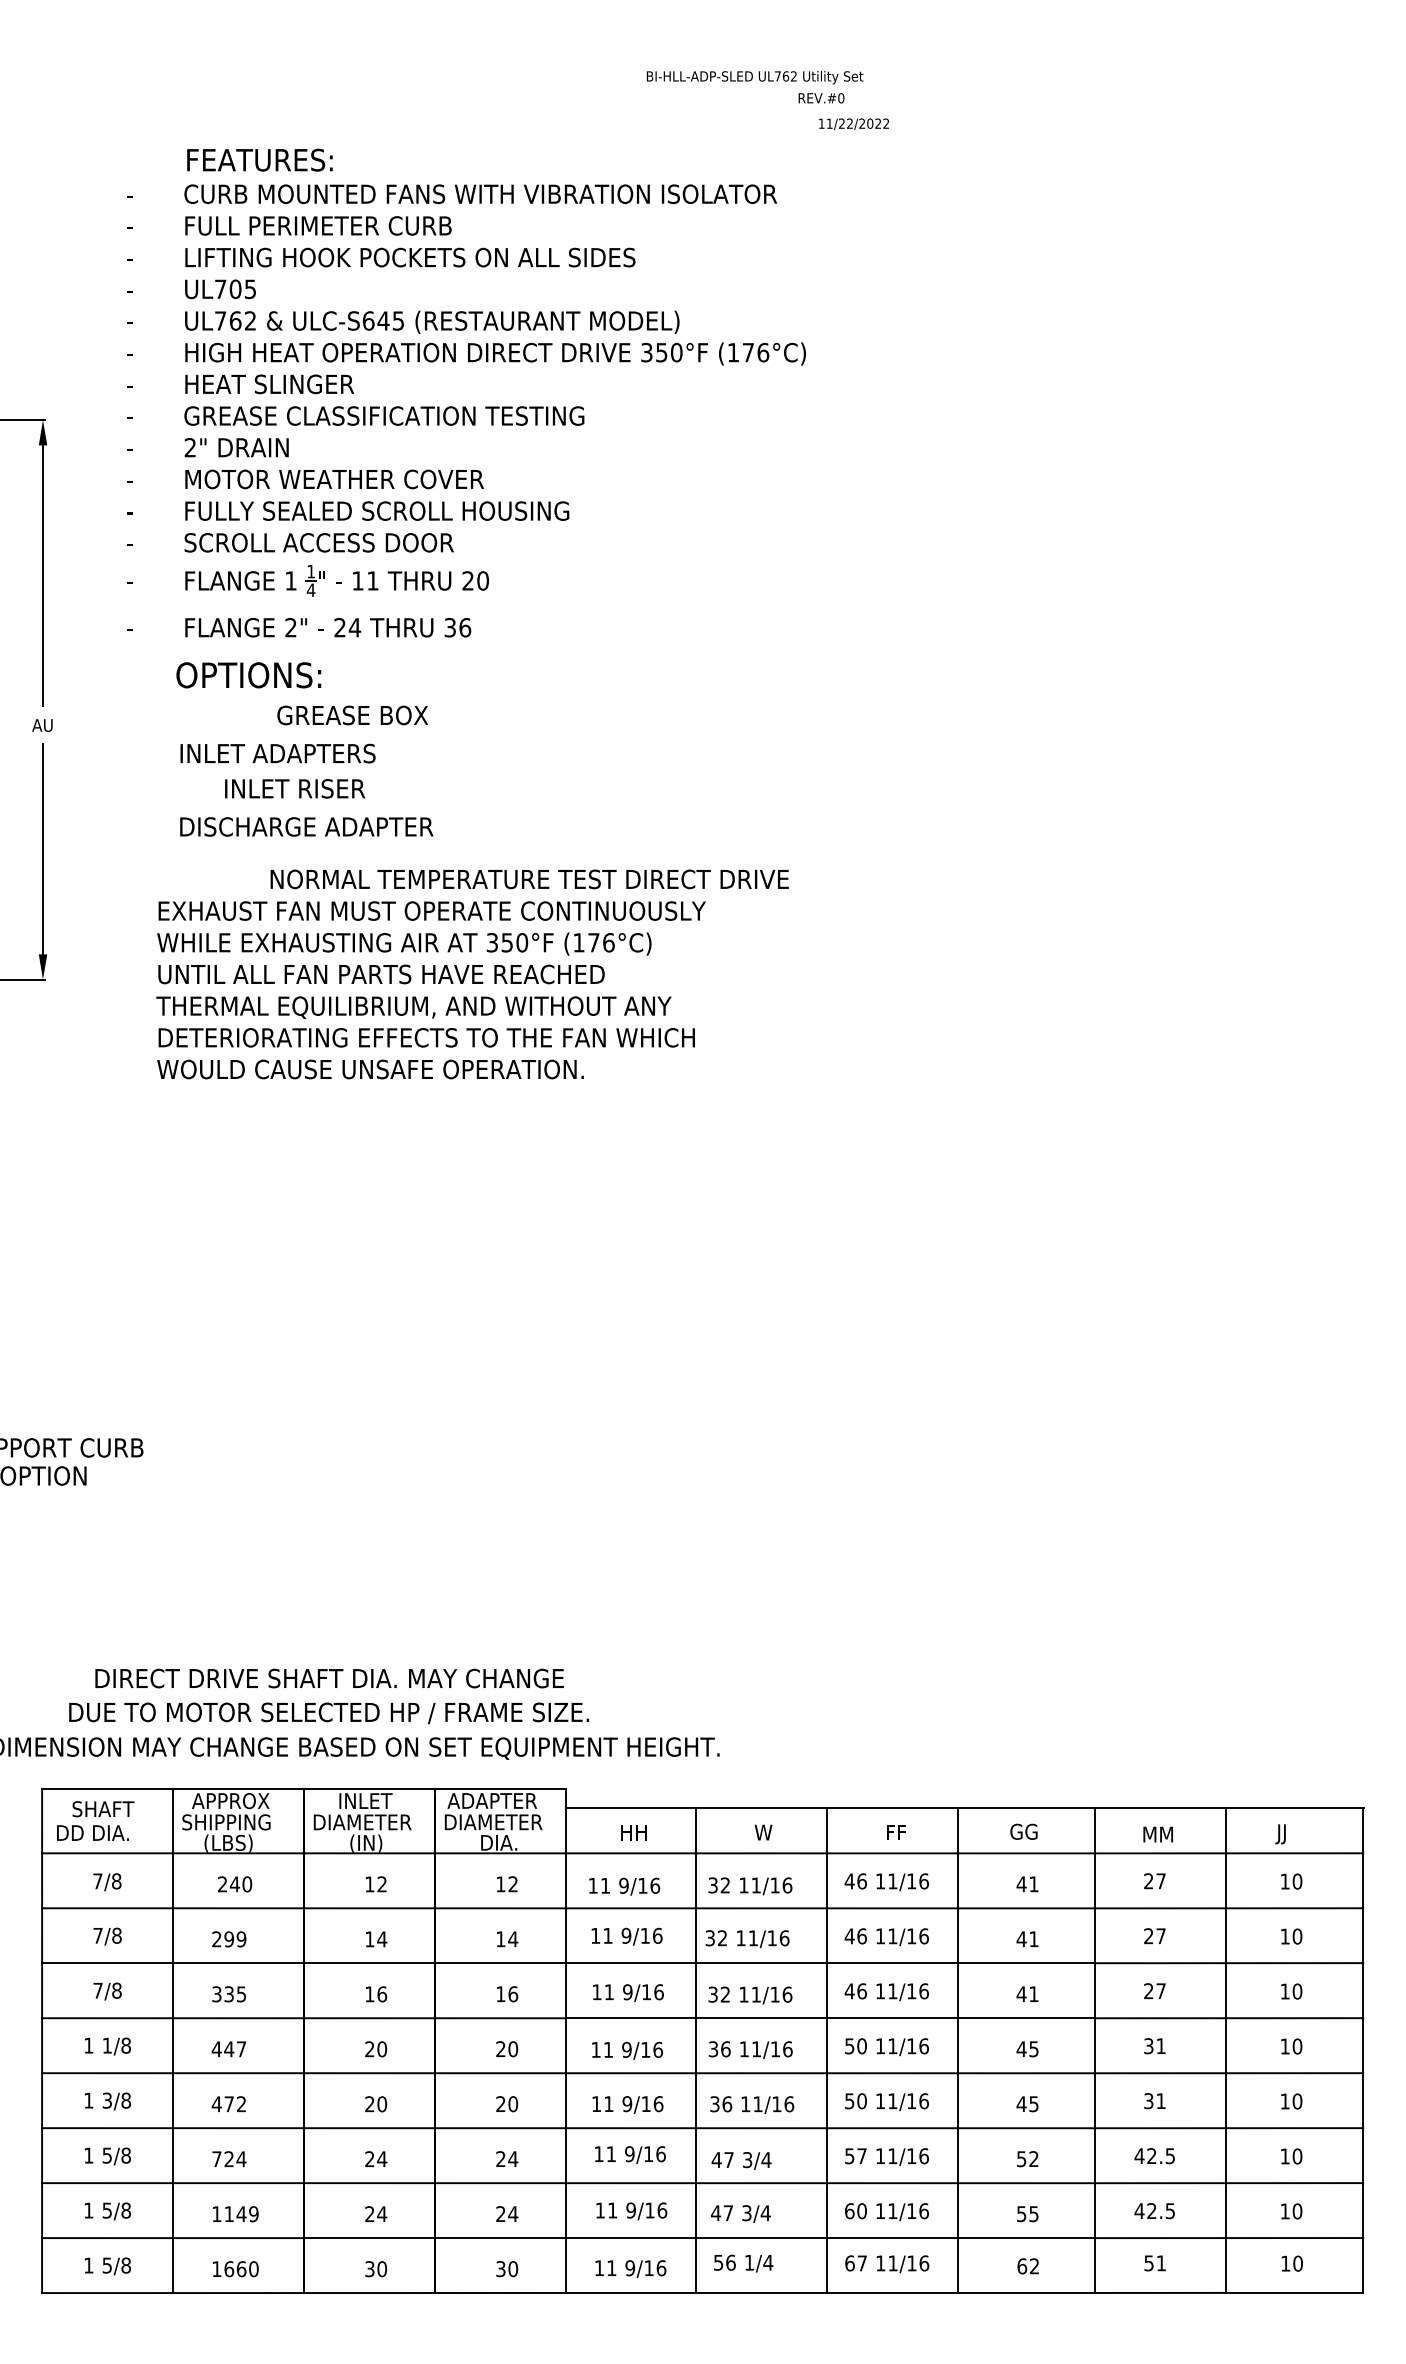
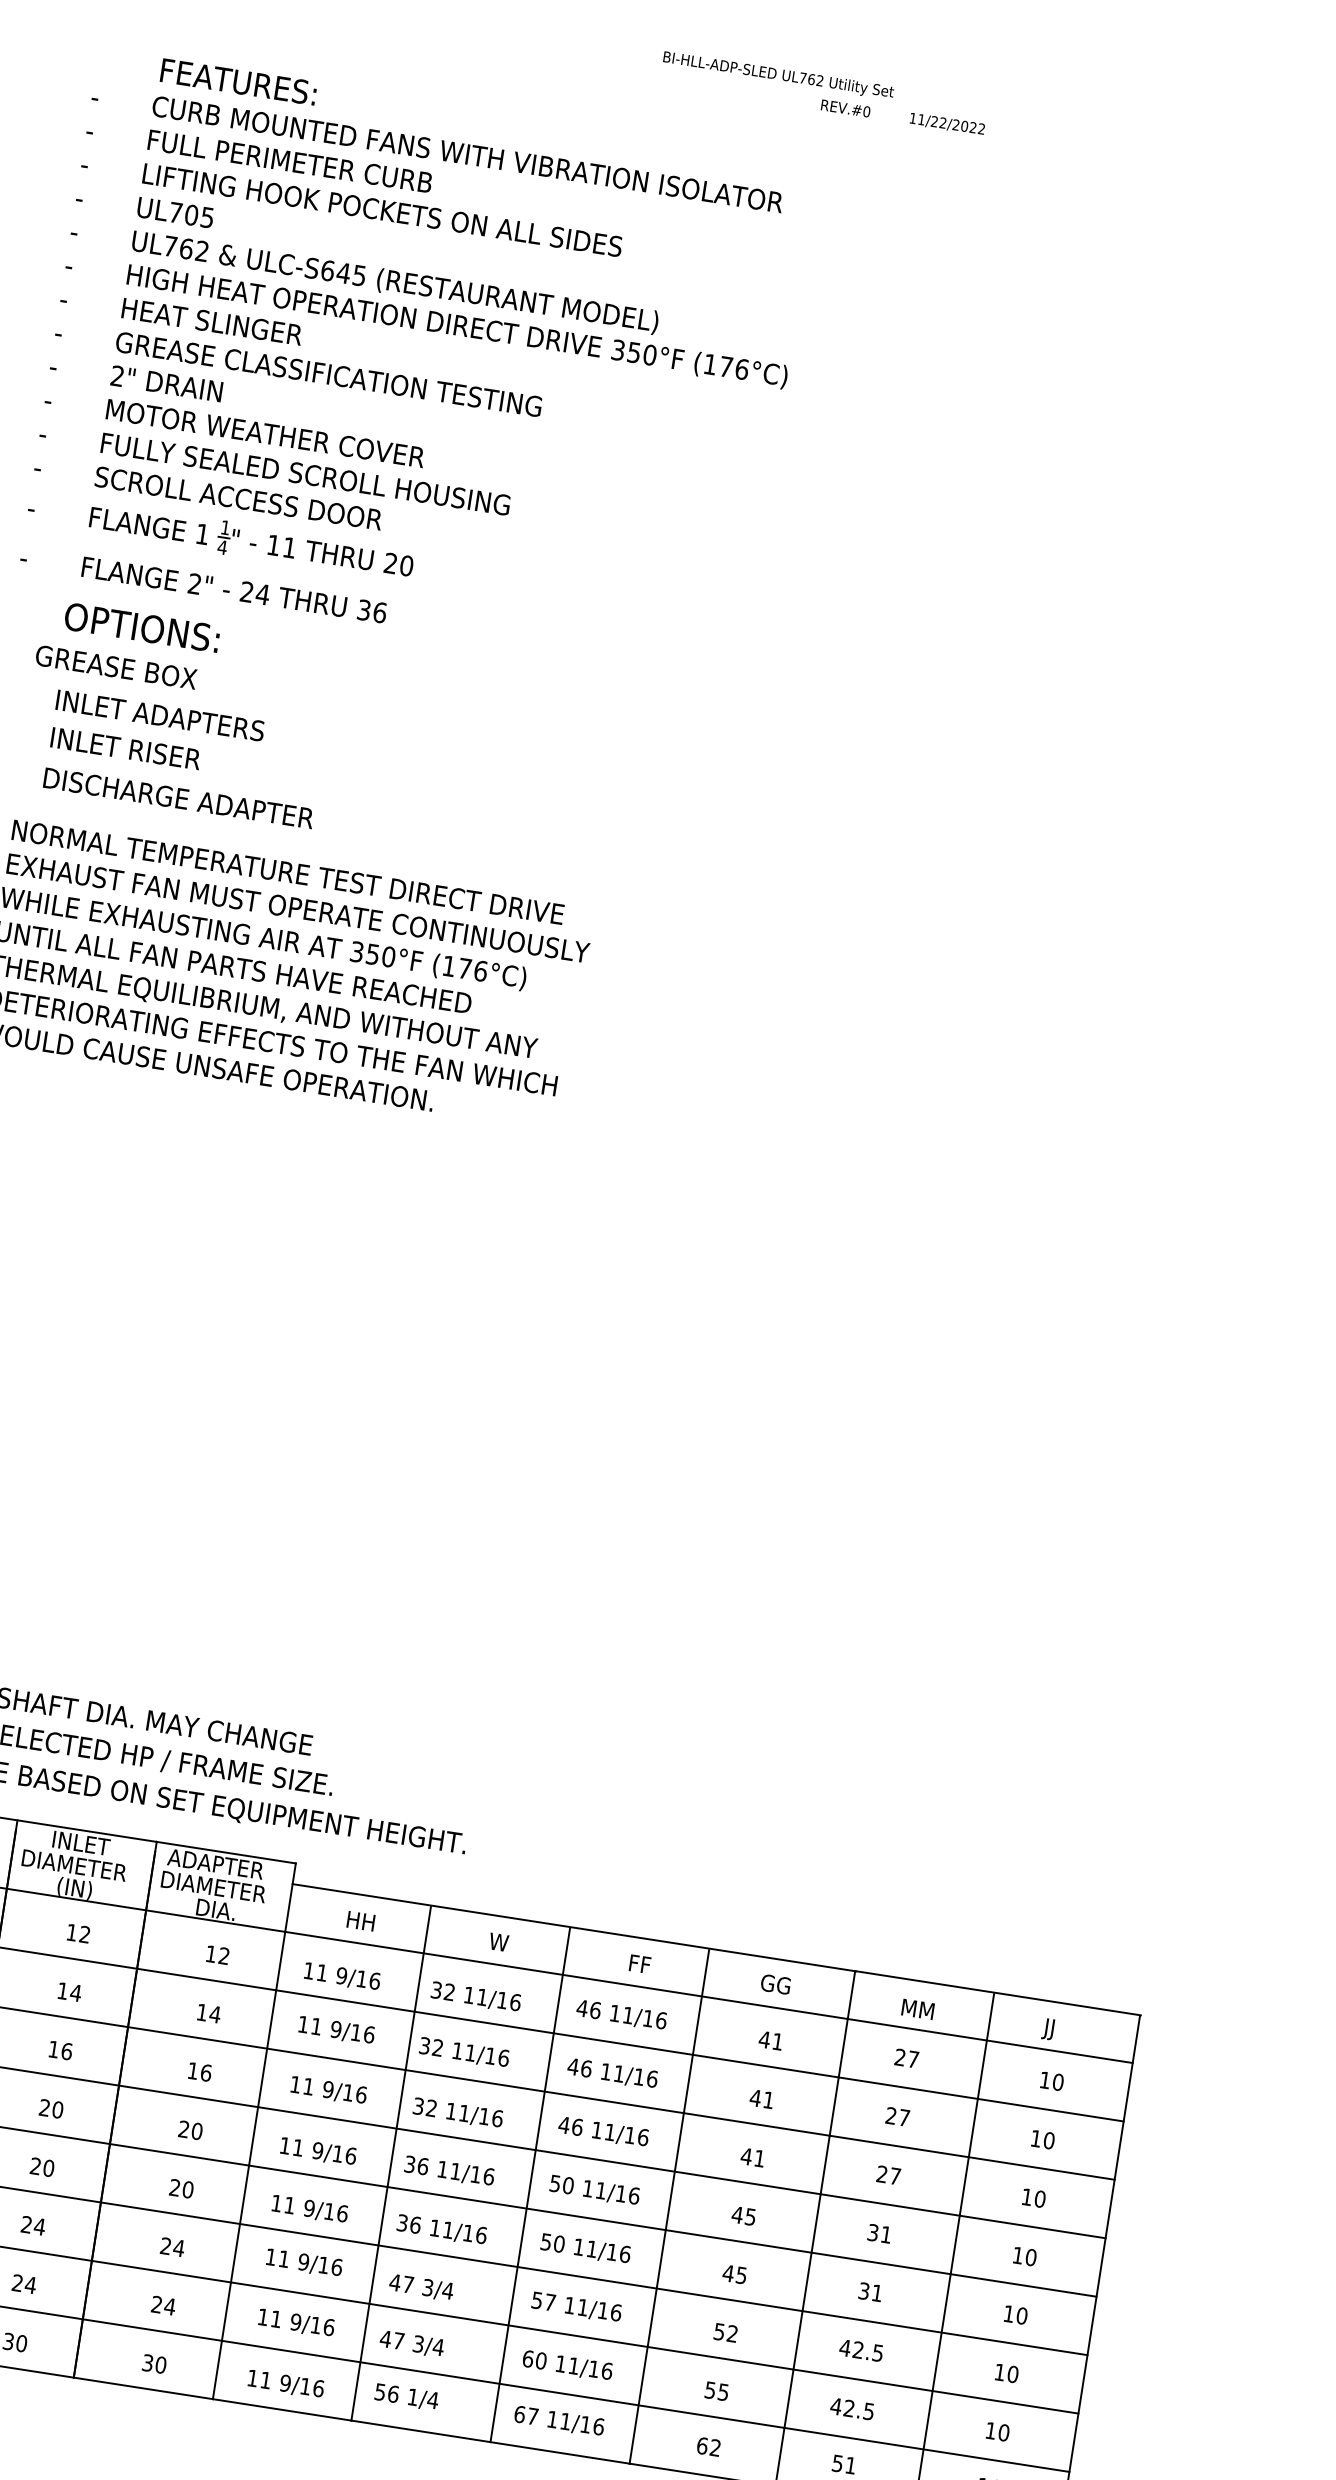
text: (853, 124) -> (946, 124), moved
text: (352, 715) -> (116, 667), moved
text: (295, 788) -> (126, 748), moved
text: (529, 879) -> (287, 872), moved

